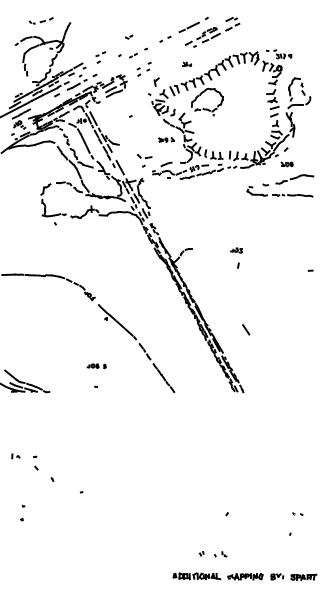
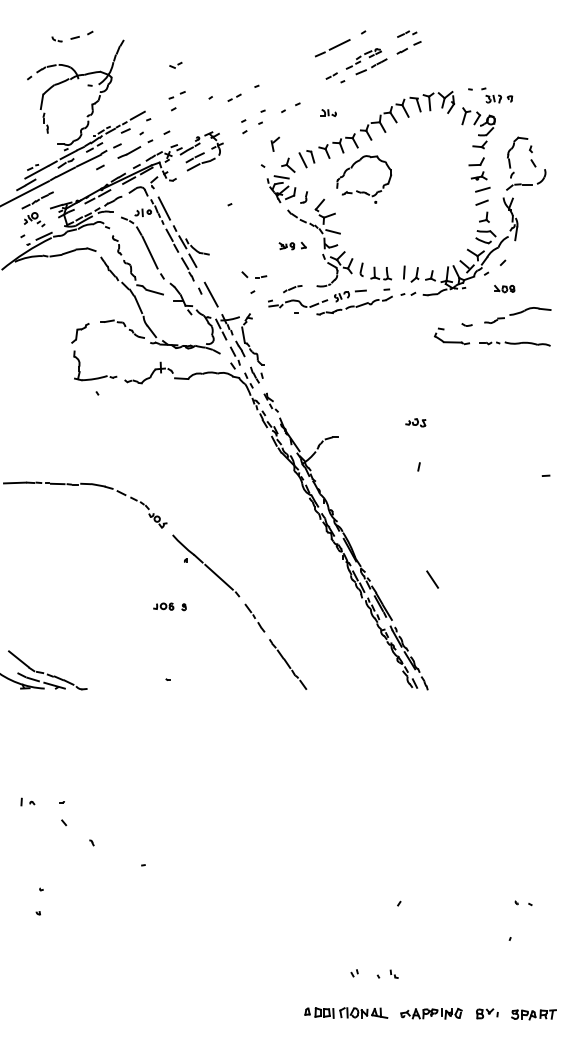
part: (128, 36) -> (174, 64), moved
part: (165, 38) -> (290, 106), moved
part: (236, 250) -> (415, 422), moved
part: (96, 366) -> (169, 607), moved

